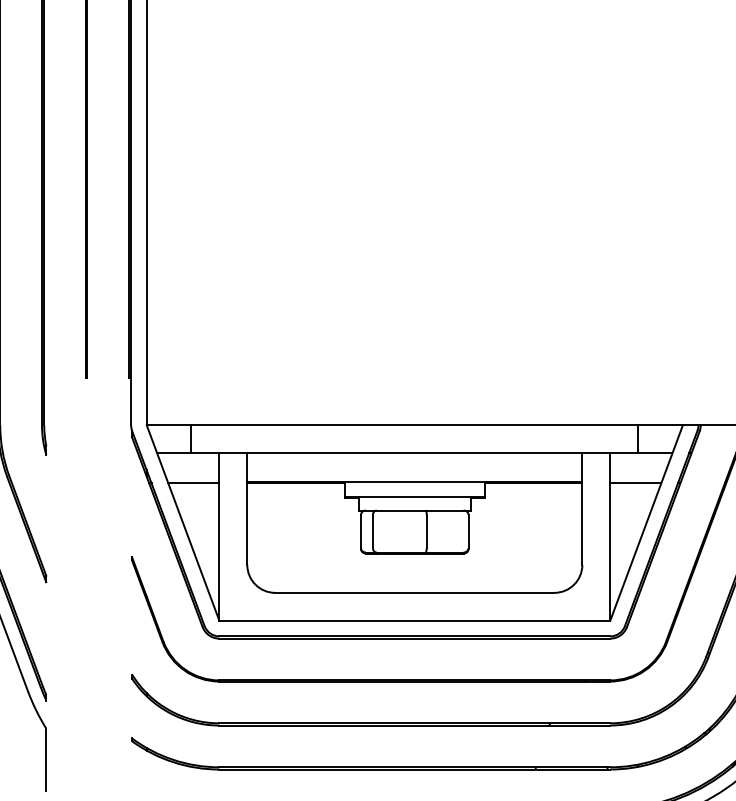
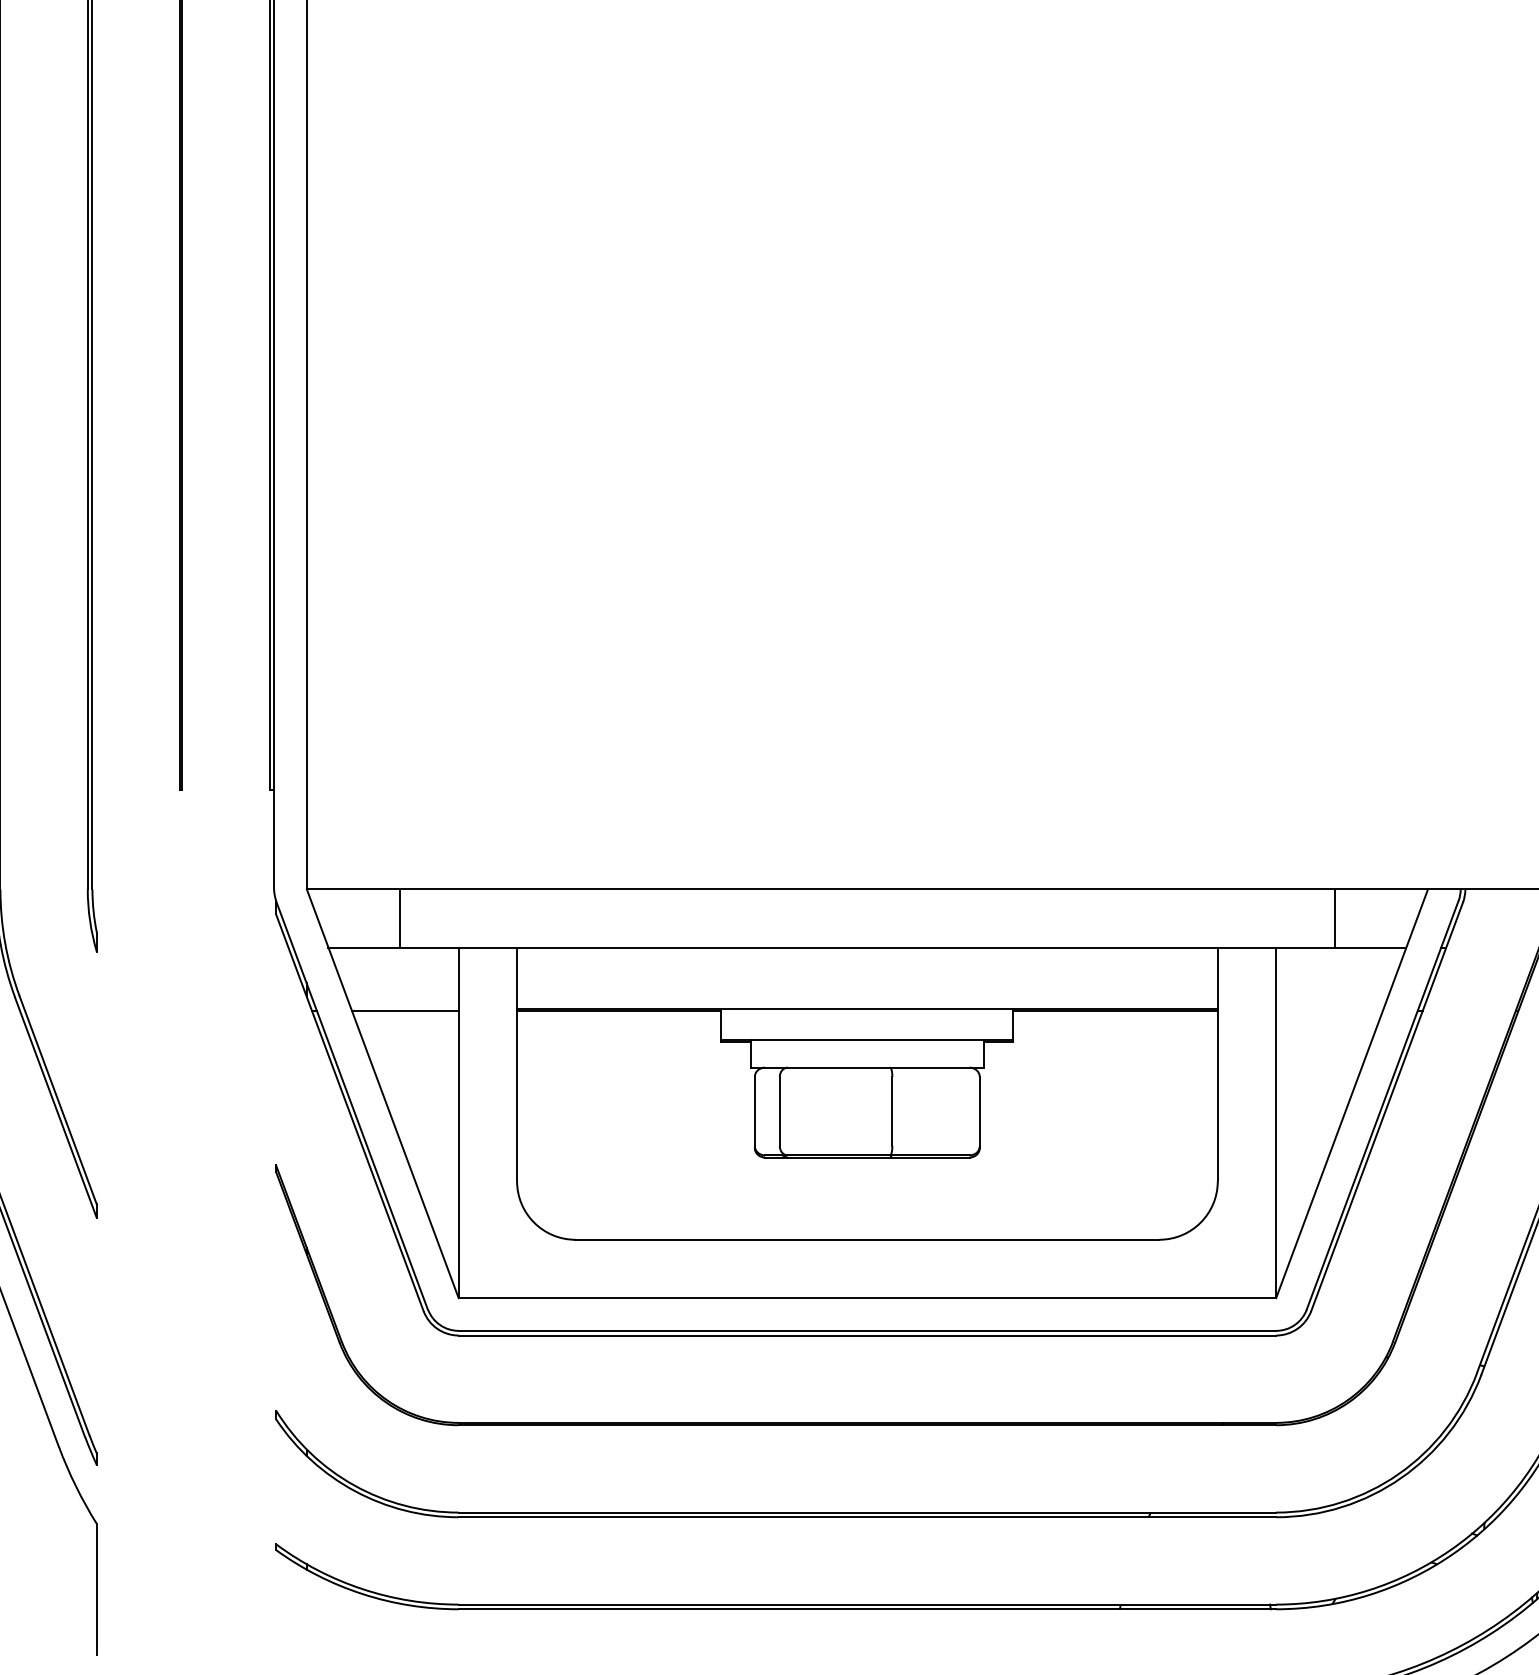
line: (635, 483) -> (1328, 1011), removed

